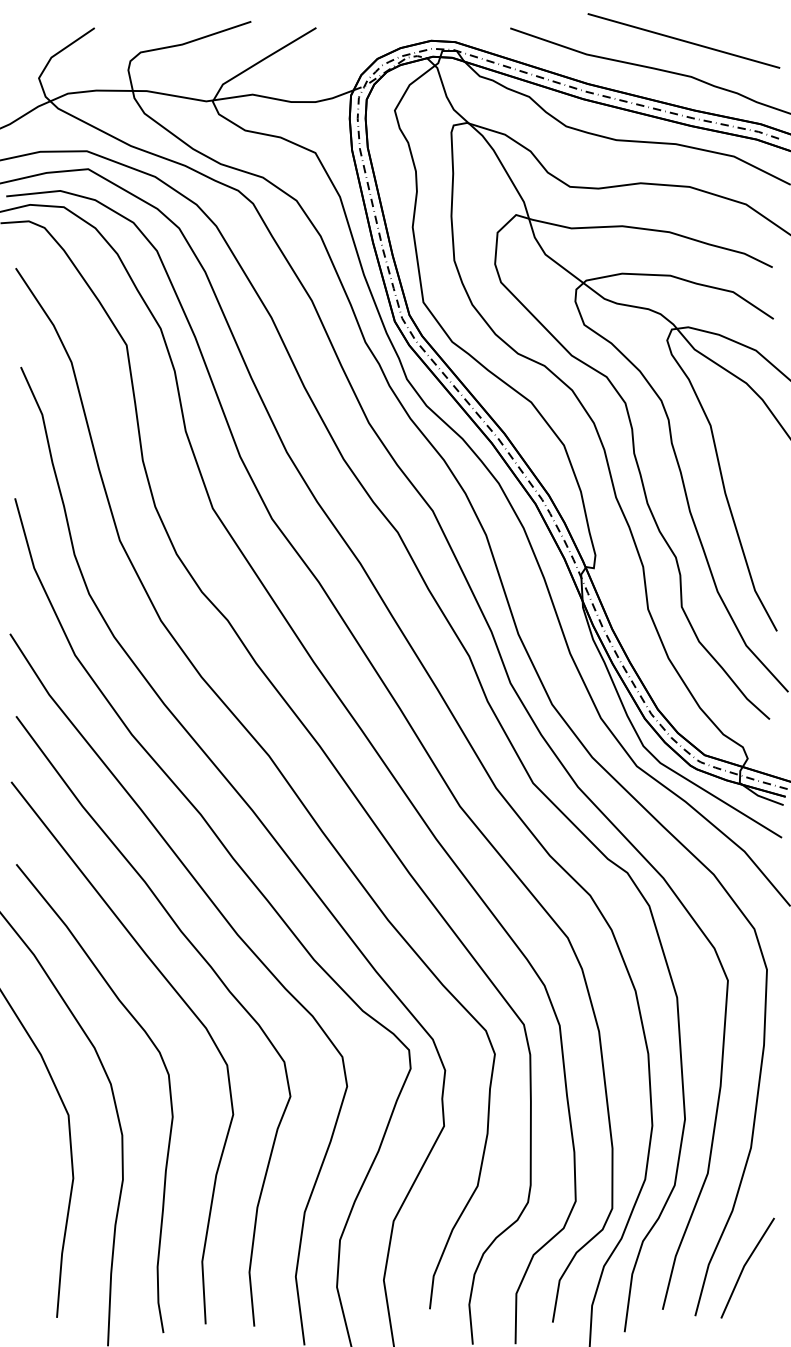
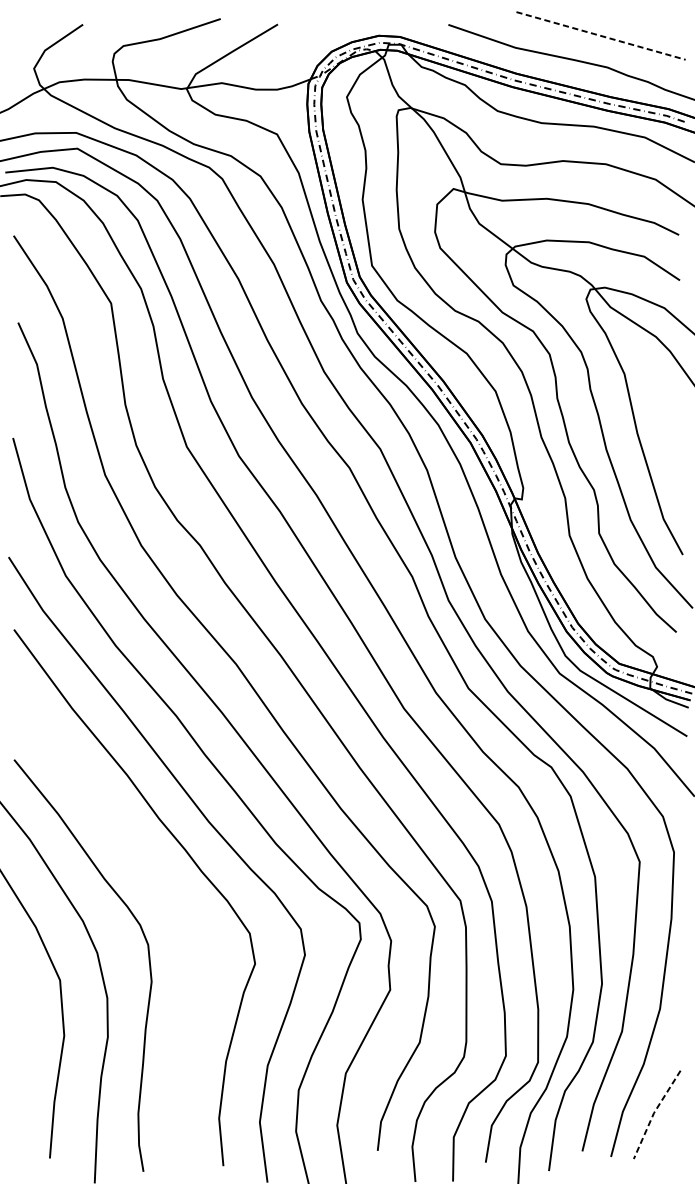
line: (684, 41) -> (601, 36), solid -> dashed
curve: (183, 1002) -> (161, 881), removed
line: (744, 1266) -> (654, 1113), solid -> dashed

